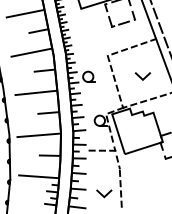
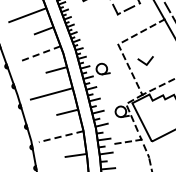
line: (30, 52) -> (39, 53), solid -> dashed
line: (141, 77) -> (144, 62), moved
line: (38, 135) -> (60, 136), solid -> dashed

